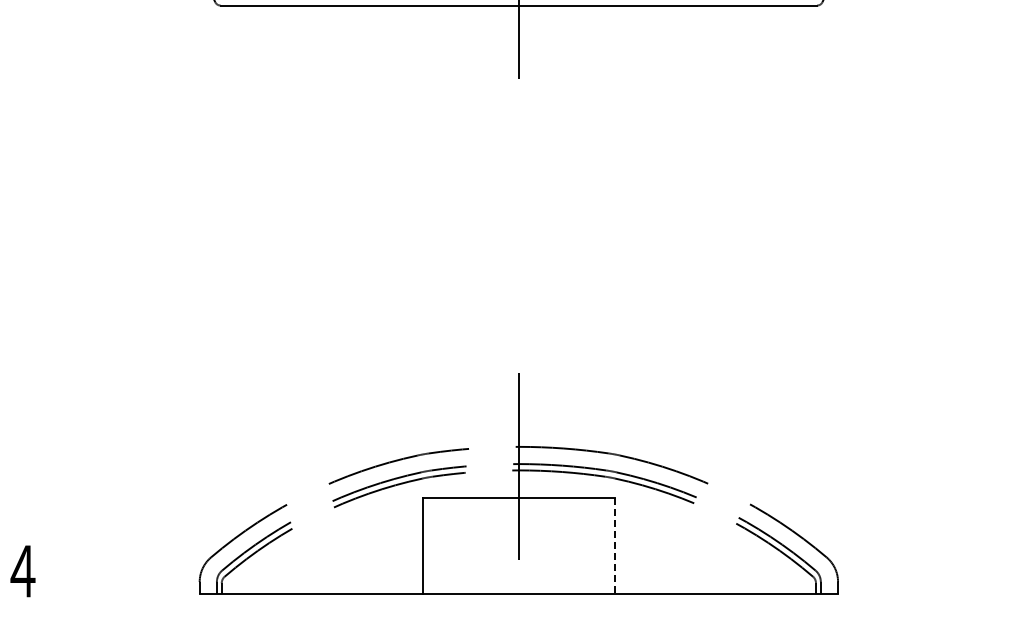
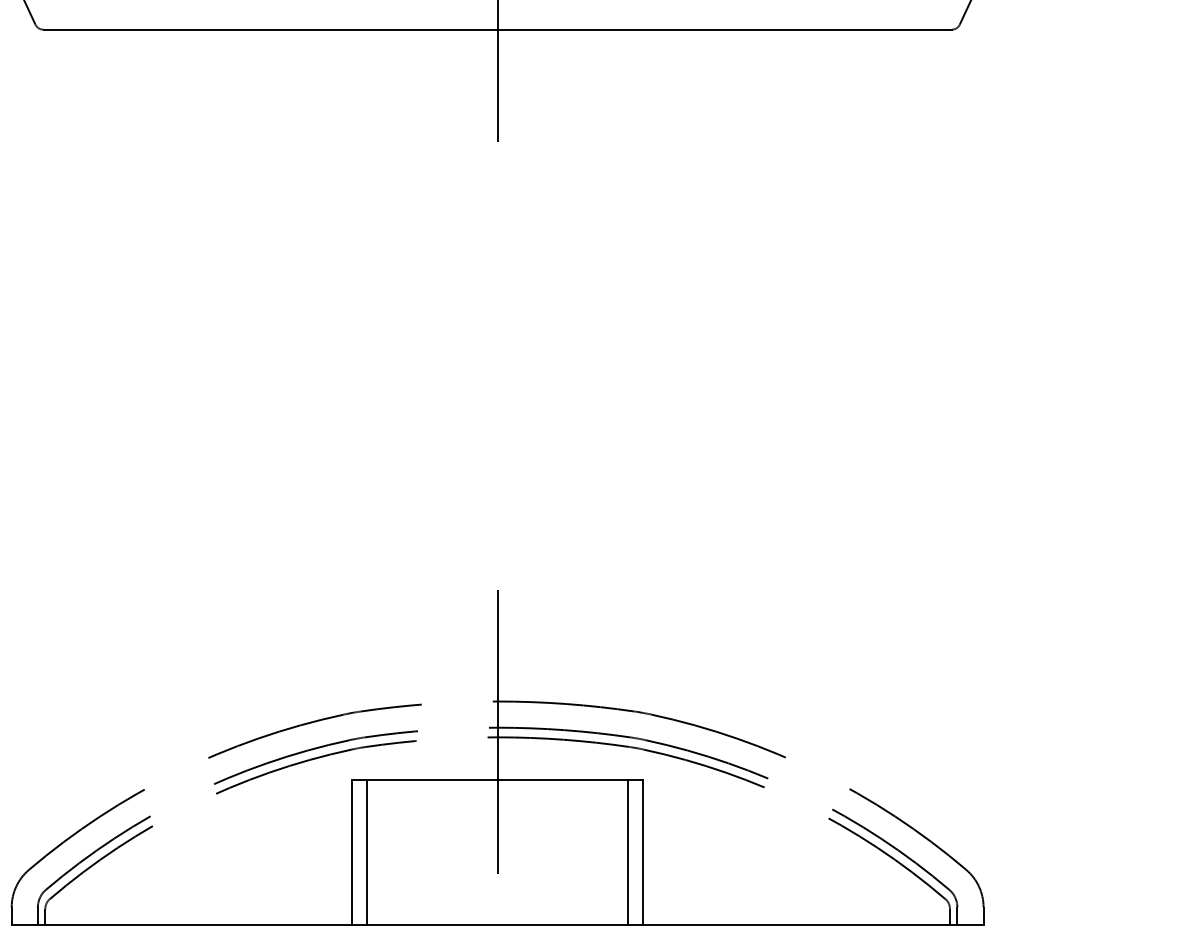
line: (433, 545) -> (367, 851), added
line: (604, 545) -> (627, 851), added
line: (614, 546) -> (643, 853), dashed -> solid

